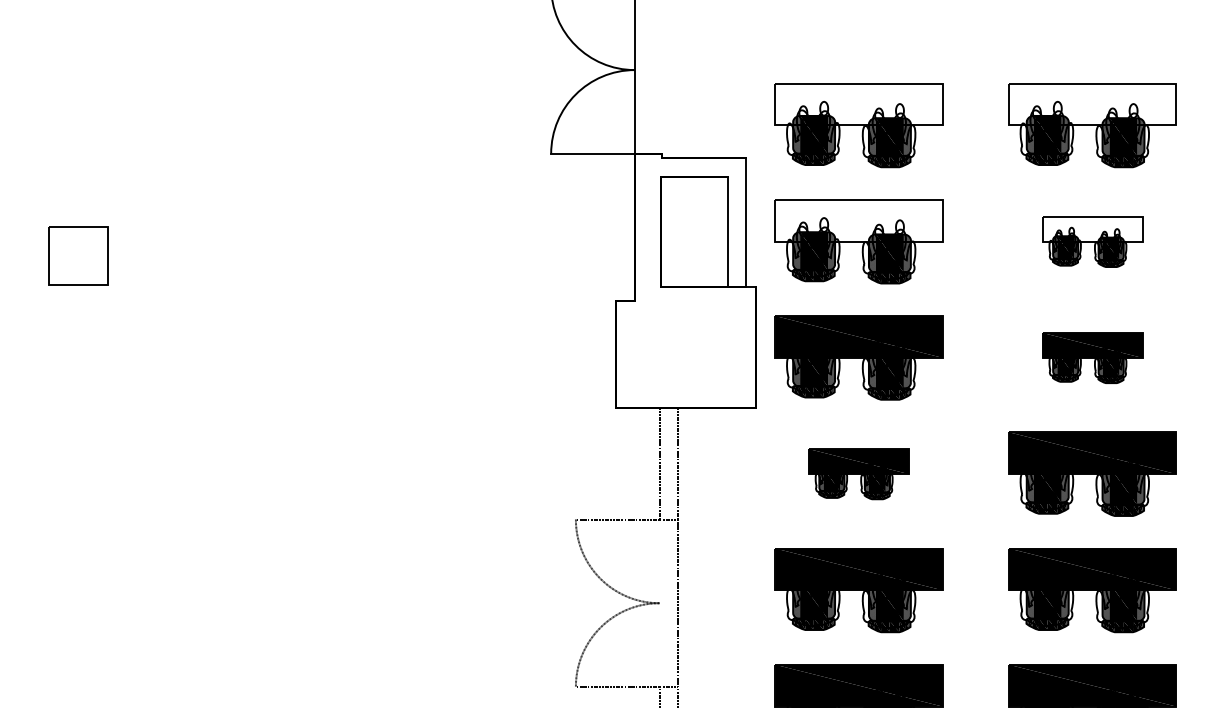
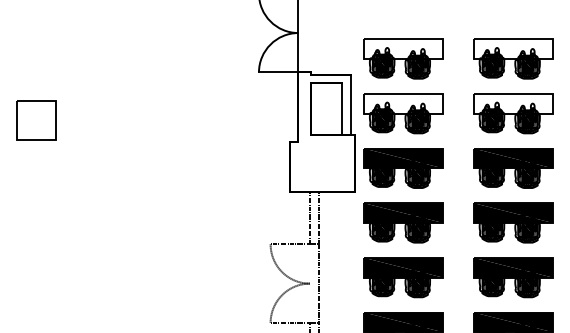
part: (1092, 241) -> (513, 113), size x1.67
part: (77, 256) -> (36, 120), size x1.43
part: (1092, 358) -> (513, 168), size x1.67
part: (858, 473) -> (403, 222), size x1.67

